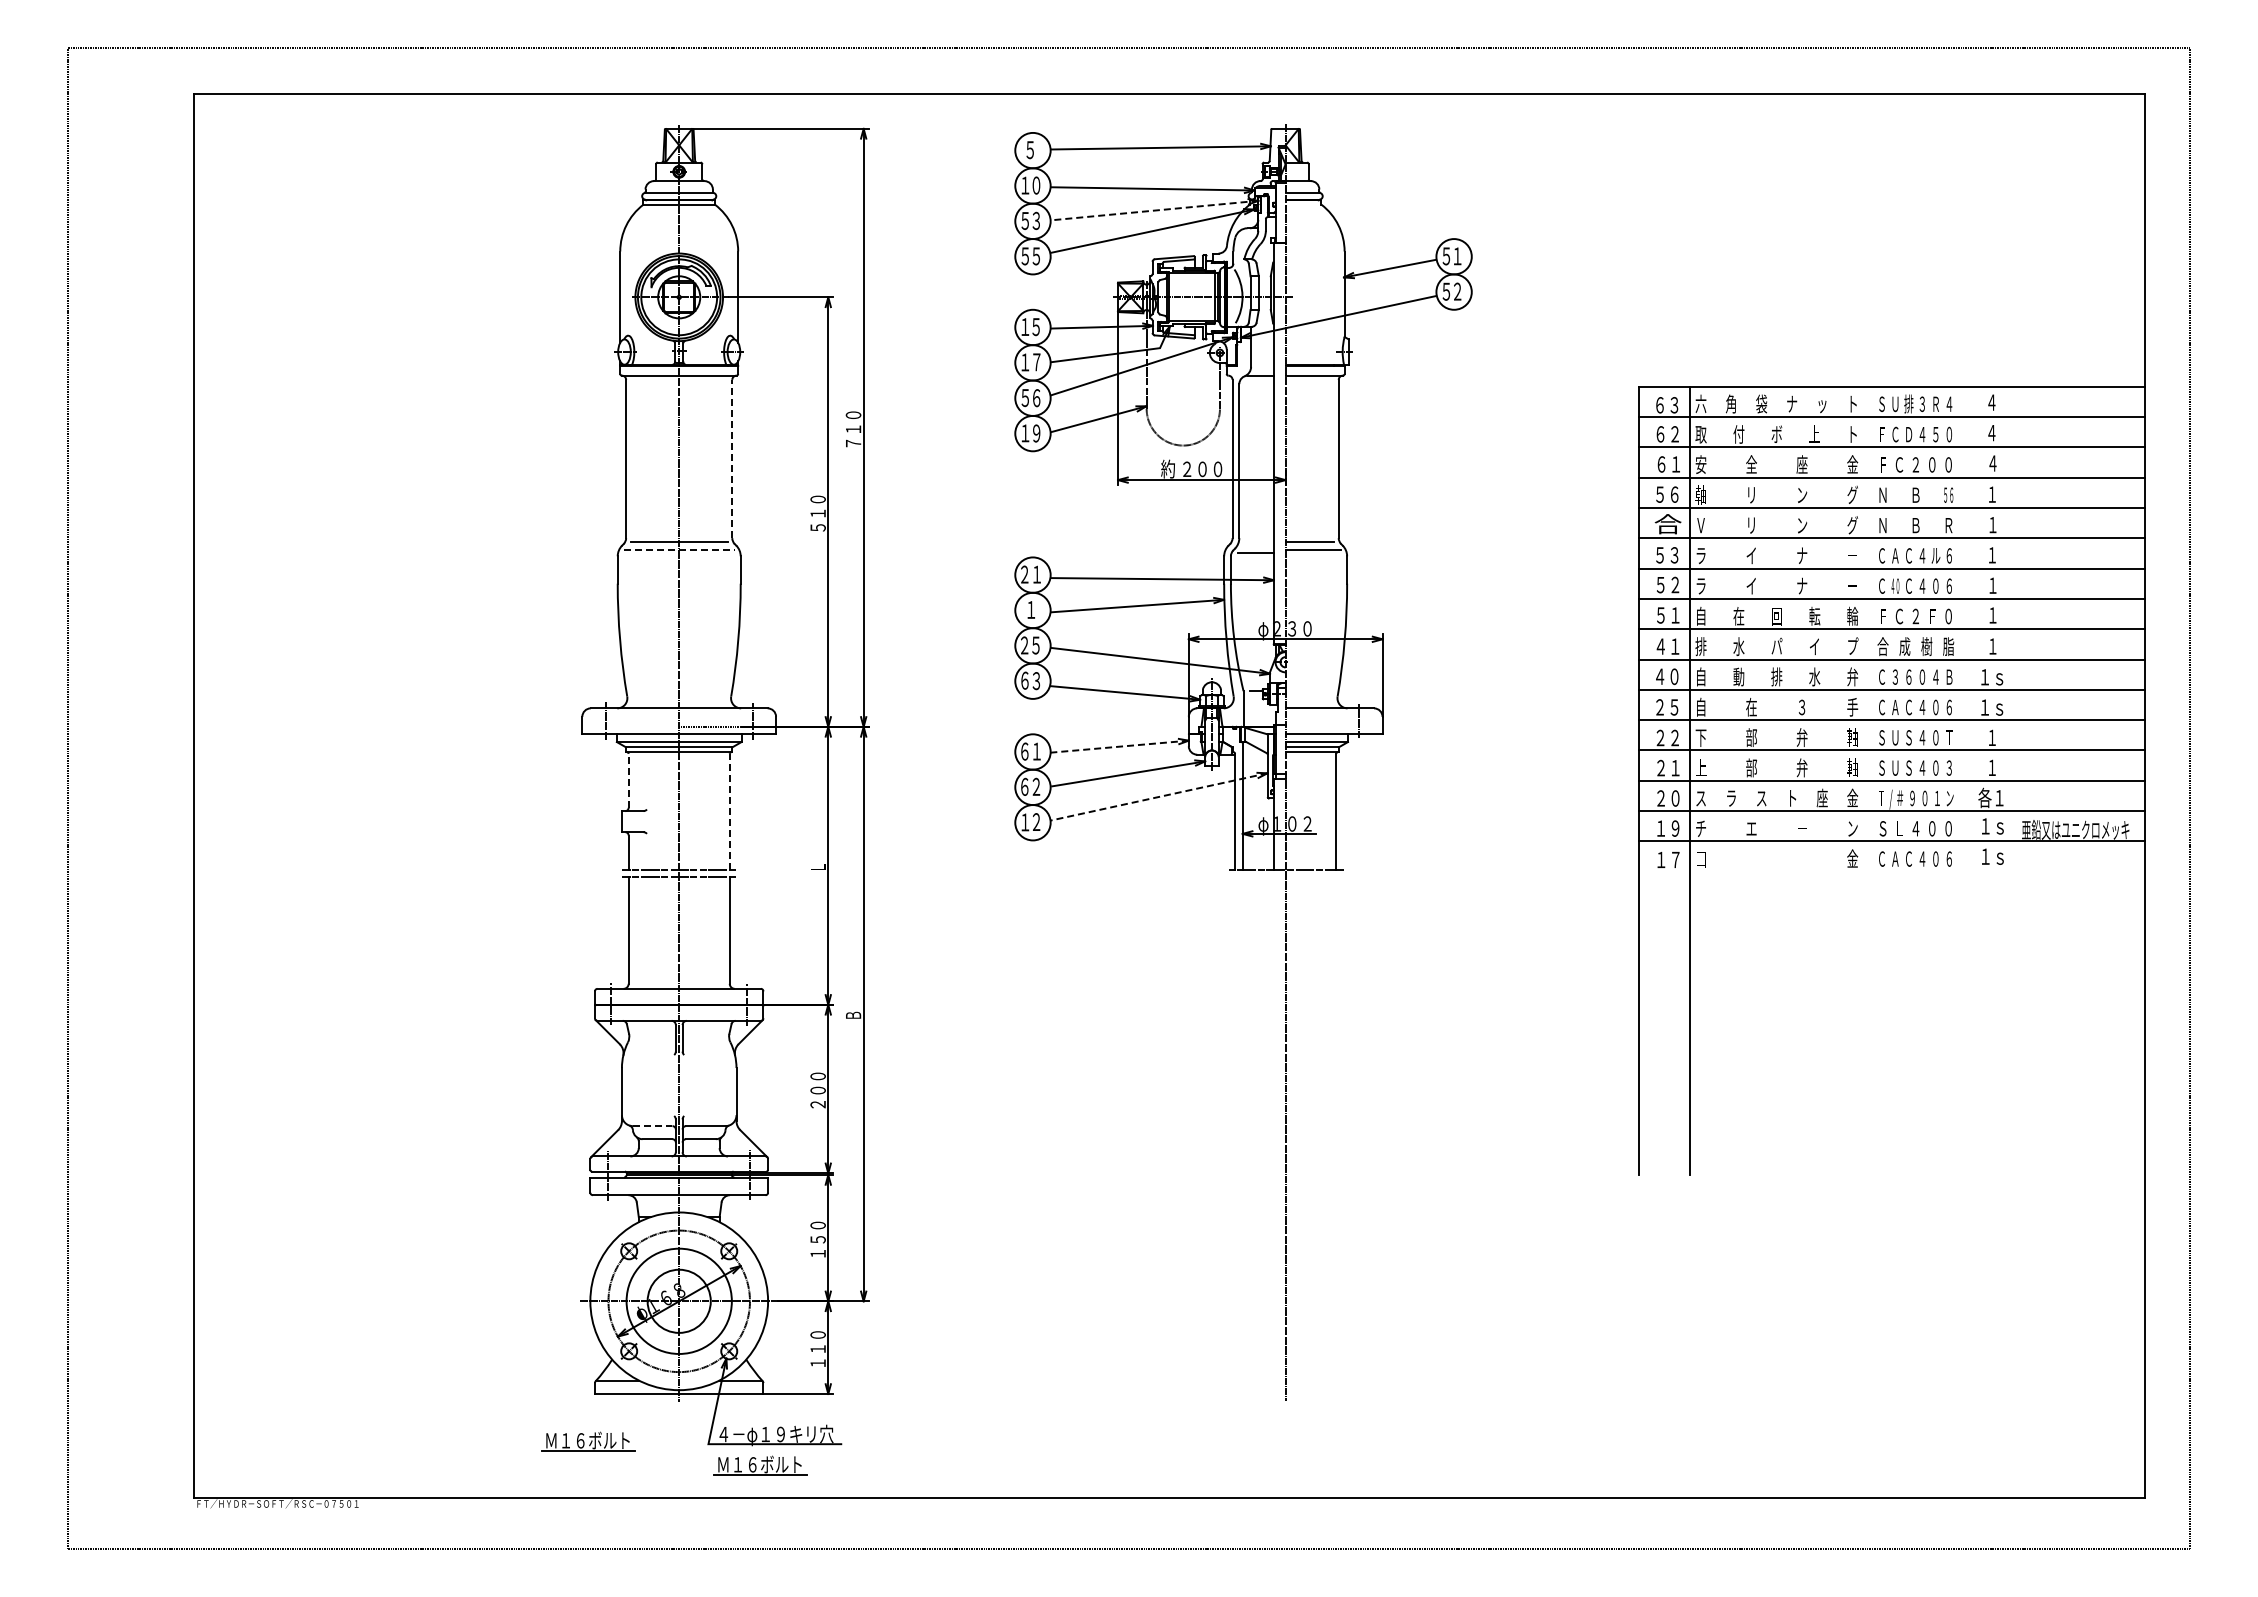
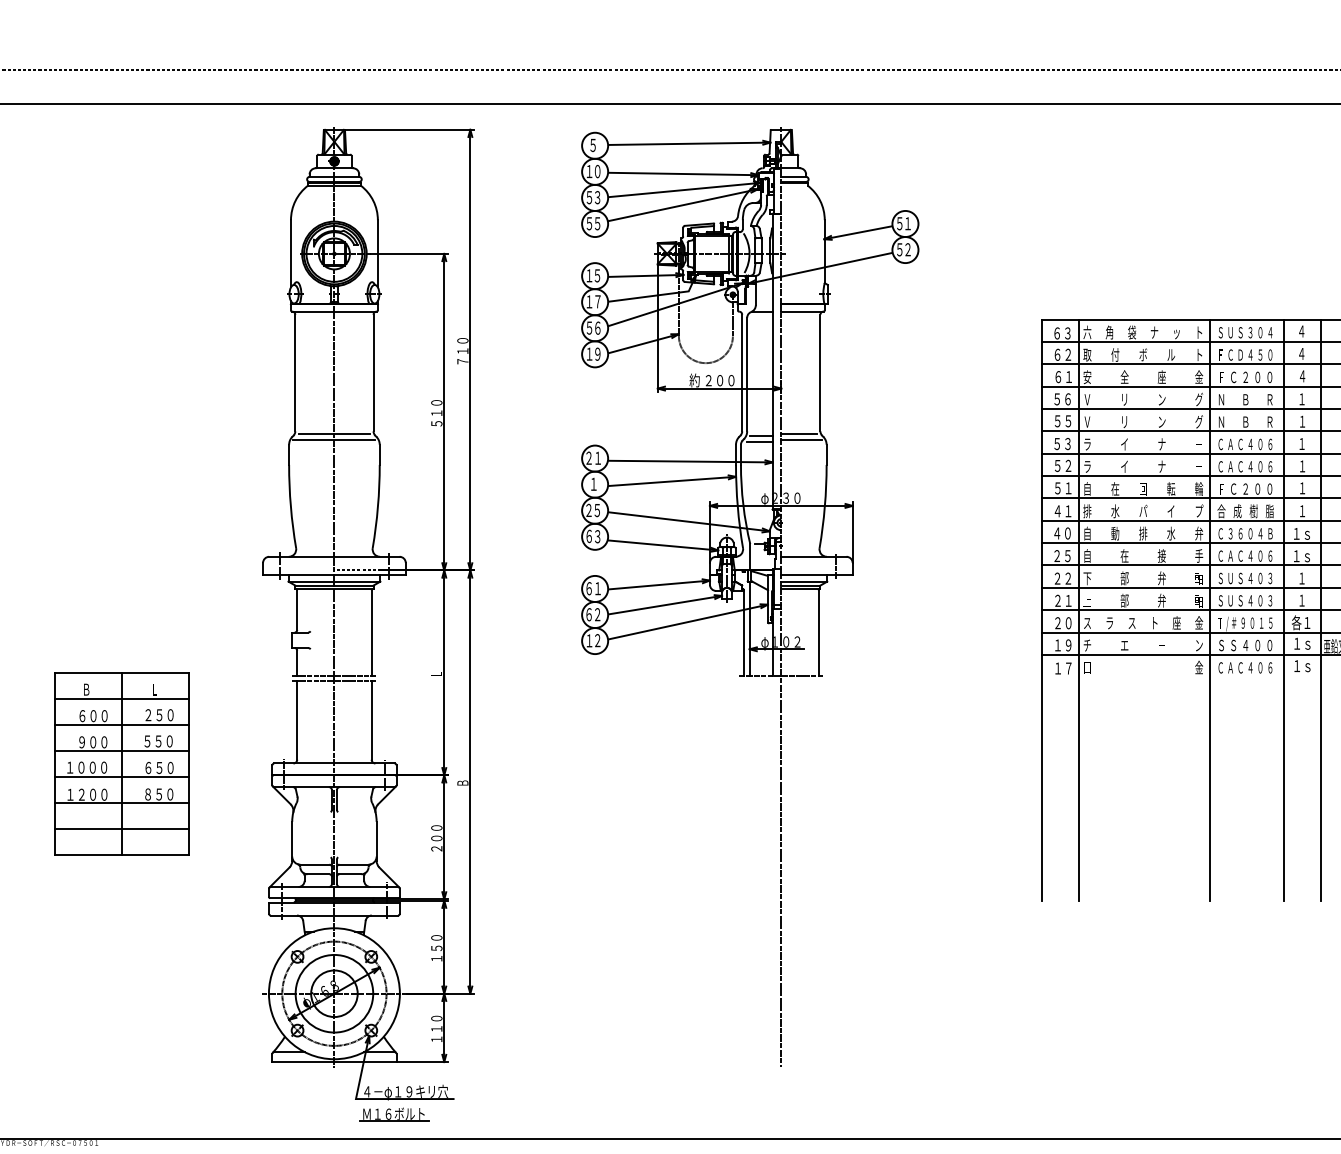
line: (1154, 210) -> (684, 189), dashed -> solid
text: (1908, 403) -> (1240, 332), 排 -> Ｓ
text: (1935, 403) -> (1260, 332), Ｒ -> ０
text: (1814, 433) -> (1171, 354), 上 -> ル
line: (732, 458) -> (373, 372), dashed -> solid
text: (1700, 494) -> (1087, 399), 軸 -> Ｖ
text: (1948, 494) -> (1269, 399), ５６ -> Ｒ
text: (1667, 524) -> (1062, 421), 合 -> ５５
line: (1257, 544) -> (760, 436), added
line: (679, 550) -> (334, 440), dashed -> solid
text: (1935, 555) -> (1260, 444), ル -> ０
text: (1895, 585) -> (1230, 466), ４０ -> Ａ
text: (1932, 616) -> (1257, 489), Ｆ -> ０
text: (1801, 706) -> (1161, 555), ３ -> 接
text: (1949, 737) -> (1270, 578), Ｔ -> ３
line: (1119, 746) -> (658, 584), dashed -> solid
line: (628, 780) -> (297, 609), dashed -> solid
line: (1866, 780) -> (1209, 609), added
line: (1967, 780) -> (1283, 609), added
line: (2018, 780) -> (1321, 609), added
line: (1158, 797) -> (687, 622), dashed -> solid
text: (1949, 798) -> (1270, 623), ン -> ５
line: (729, 811) -> (371, 632), dashed -> solid
text: (1899, 828) -> (1233, 645), Ｌ -> Ｓ
part: (389, 989) -> (120, 763), added
line: (652, 1126) -> (314, 864), dashed -> solid
part: (588, 1441) -> (267, 1097), removed

